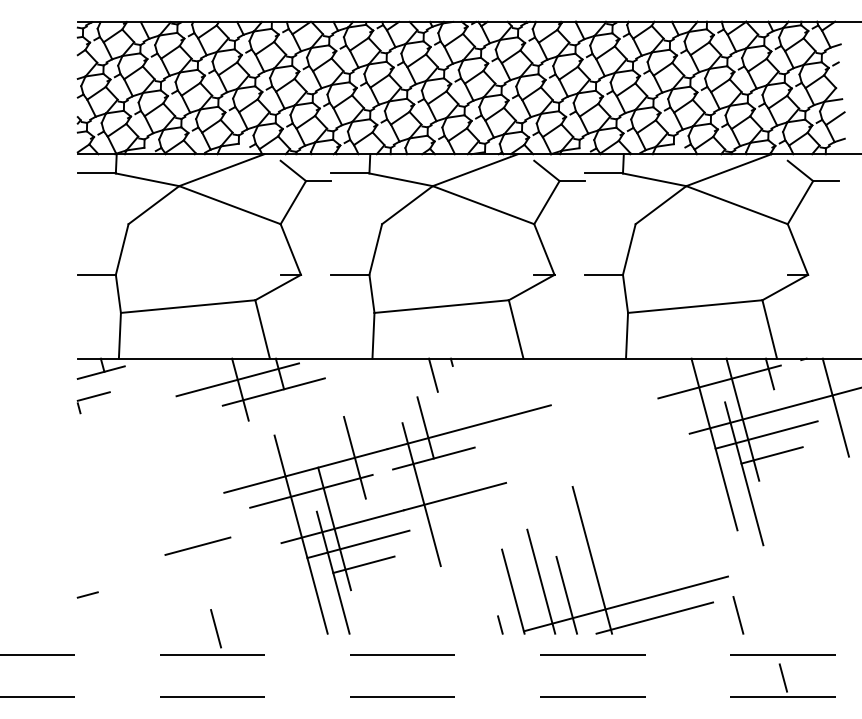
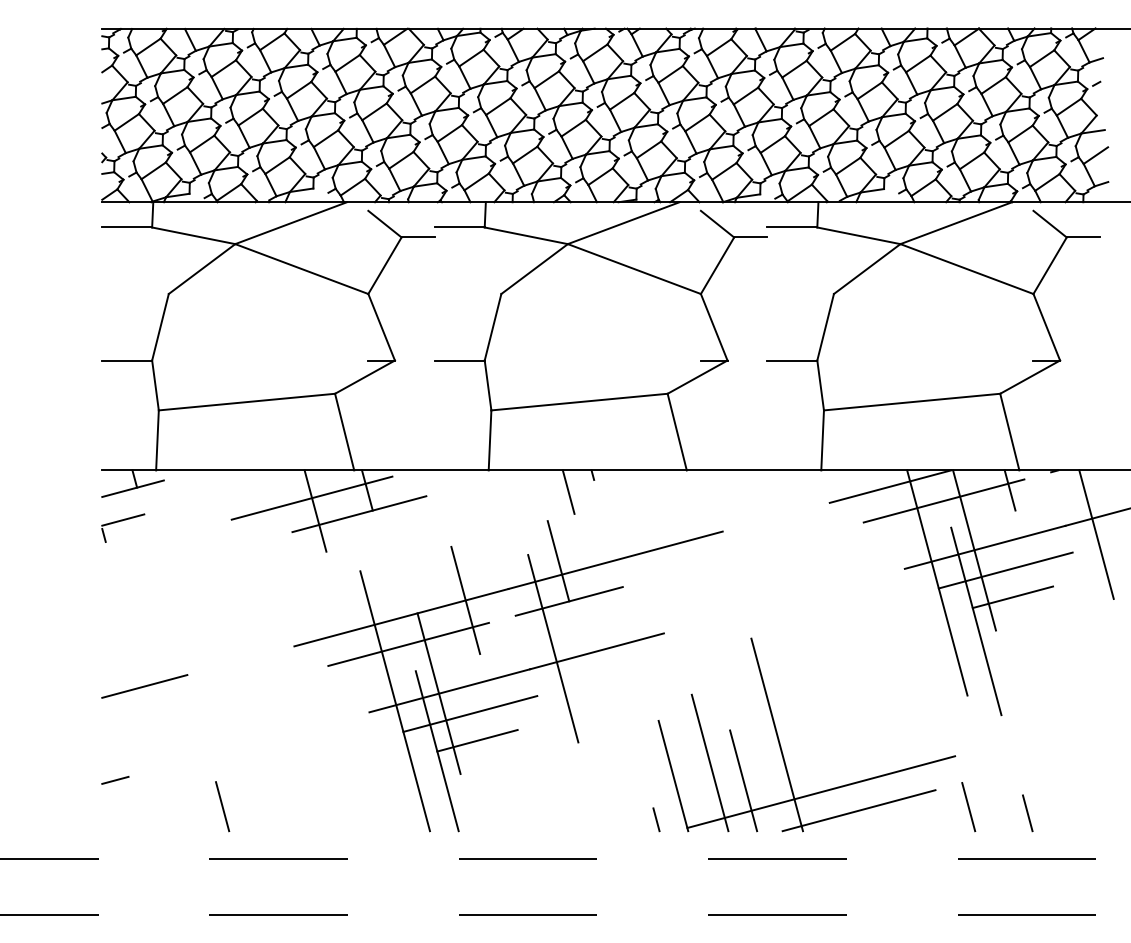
line: (678, 370) -> (890, 486), added
line: (197, 546) -> (144, 686), moved
line: (216, 628) -> (222, 806), moved
line: (783, 678) -> (1027, 813), moved

